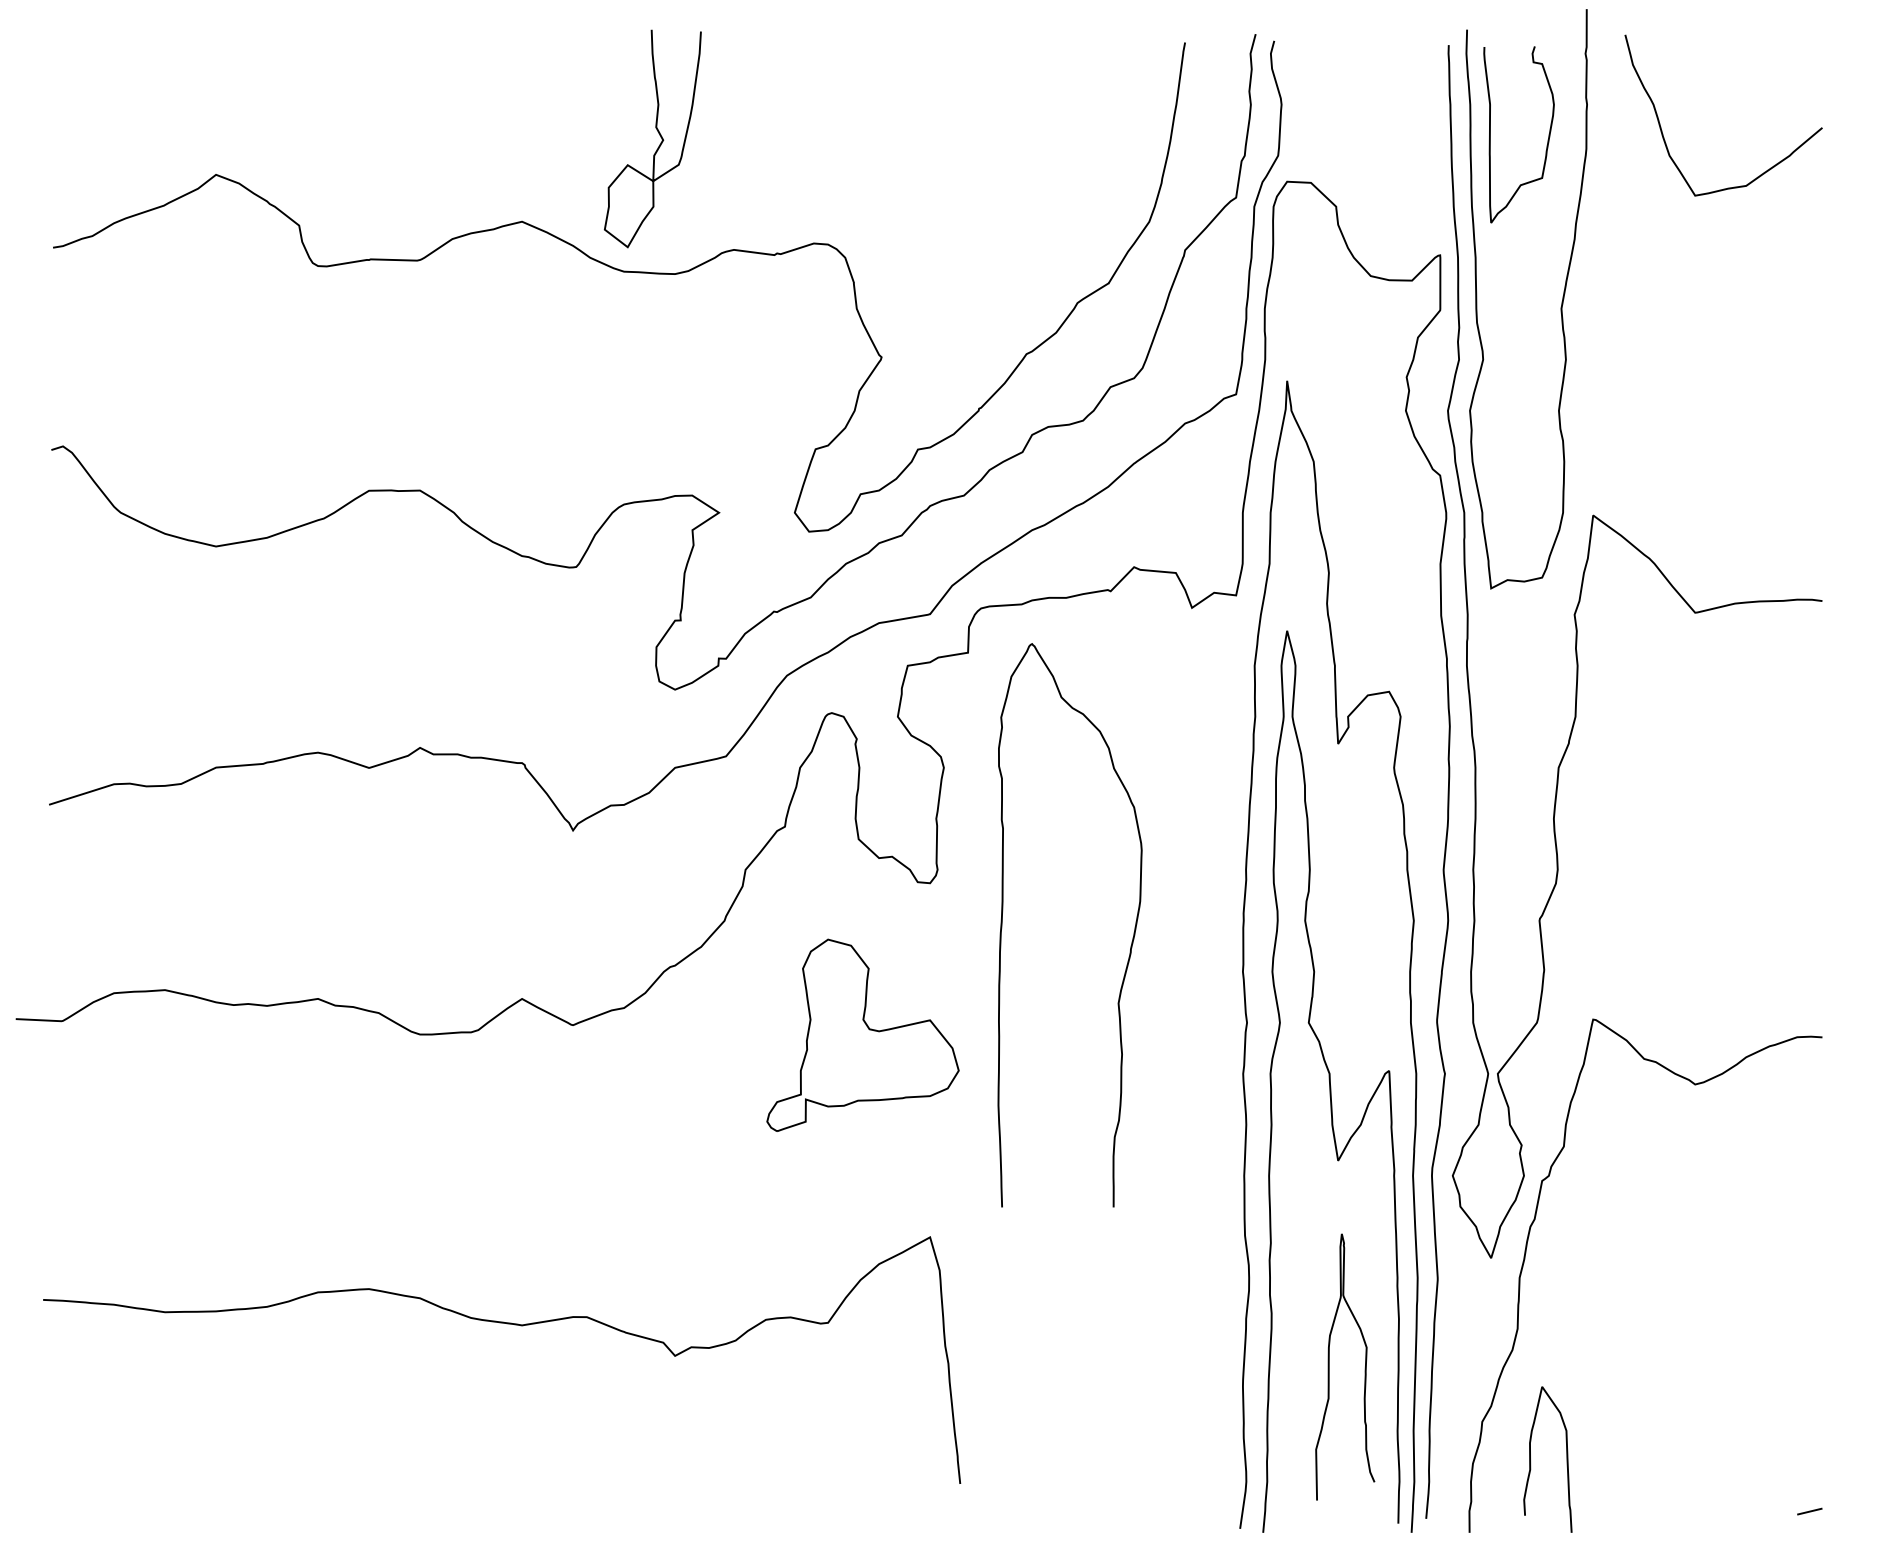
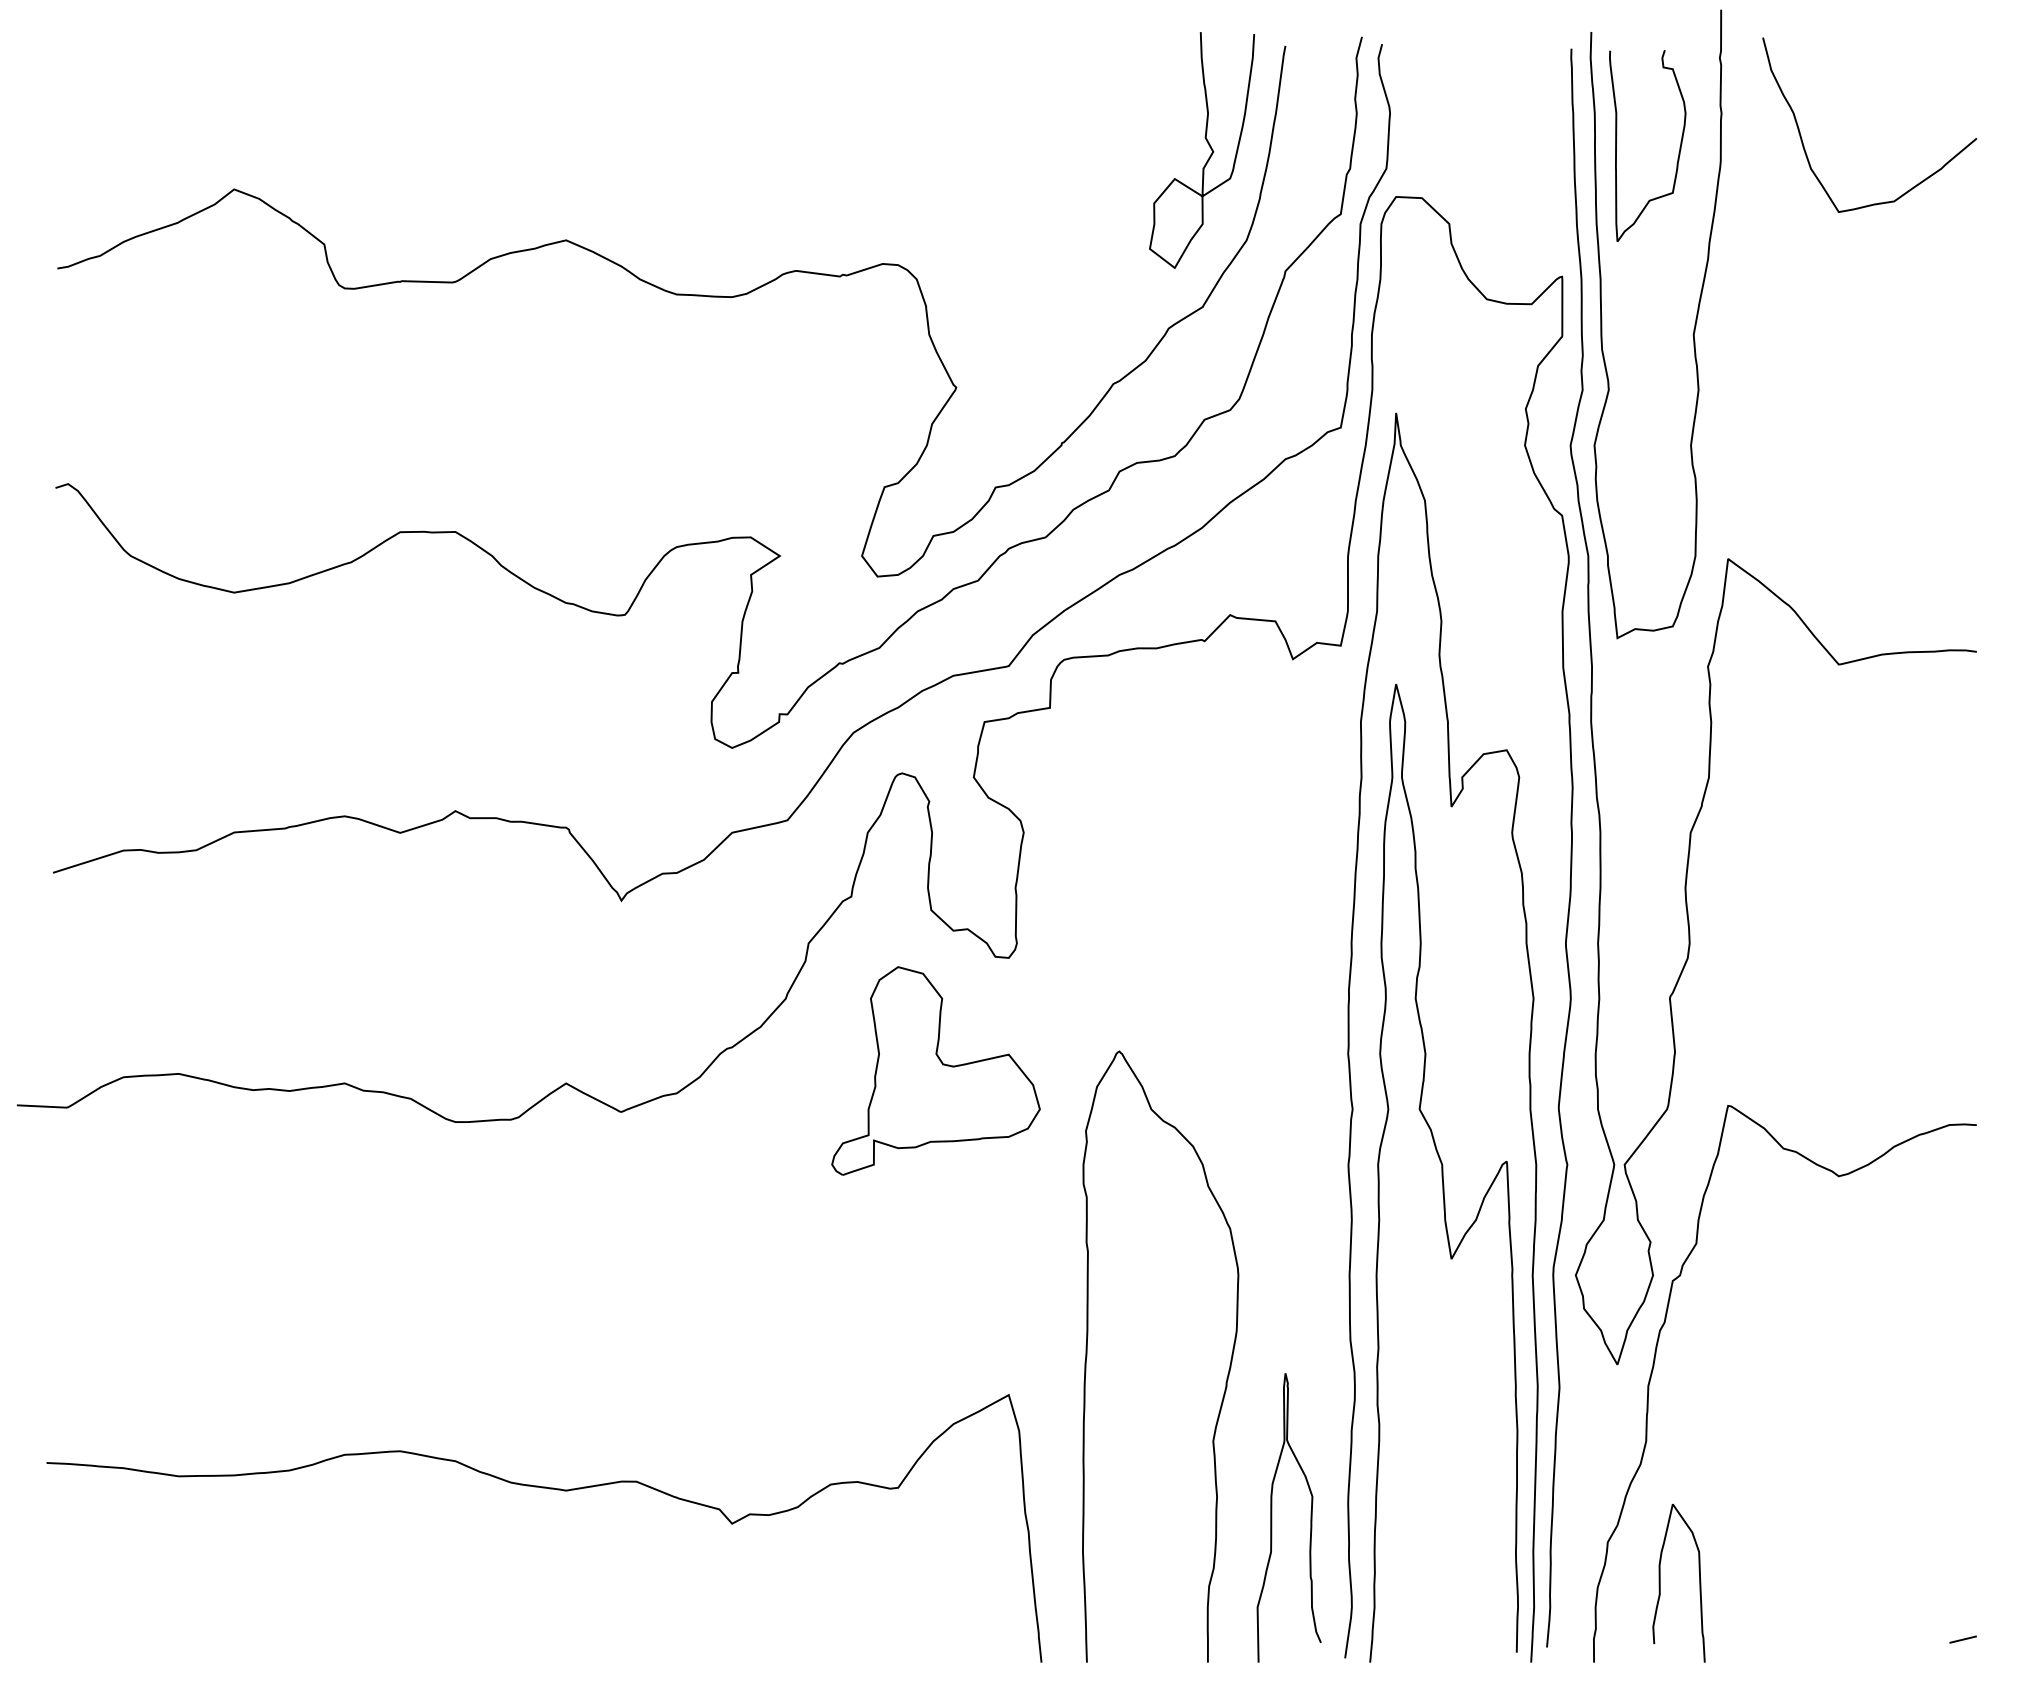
curve: (659, 136) -> (1209, 147), moved
curve: (1131, 940) -> (1227, 1373), moved
part: (862, 1034) -> (935, 1070), moved
curve: (506, 1324) -> (549, 1489), moved
curve: (1329, 1366) -> (1272, 1517), moved

